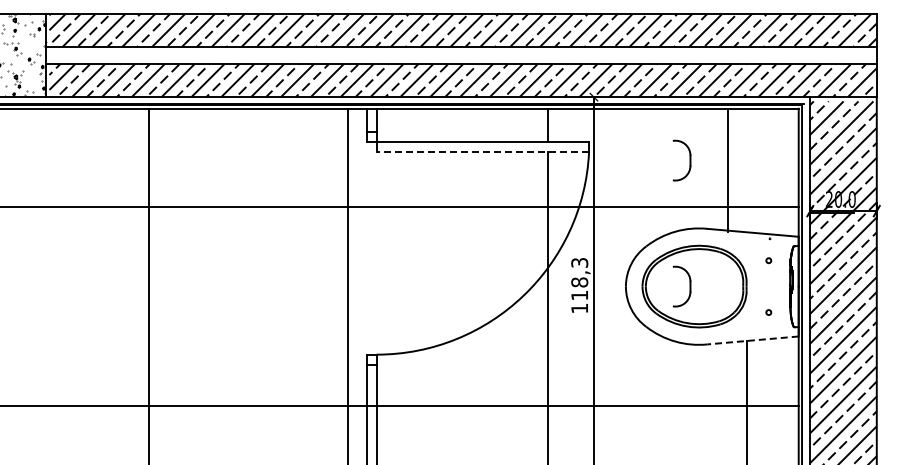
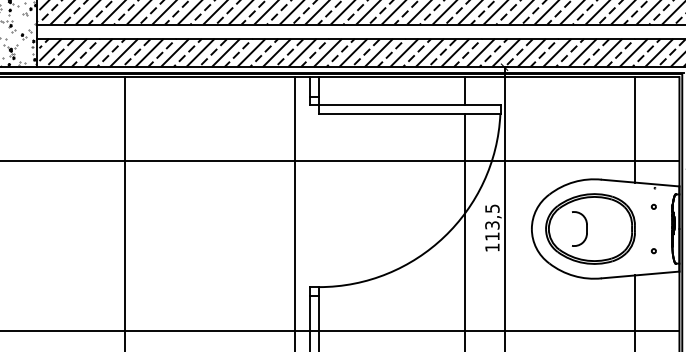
line: (482, 151) -> (409, 113), dashed -> solid
part: (689, 160) -> (586, 121), removed
line: (728, 170) -> (635, 129), moved
text: (579, 272) -> (492, 216), 118,3 -> 113,5
line: (753, 340) -> (640, 275), dashed -> solid

